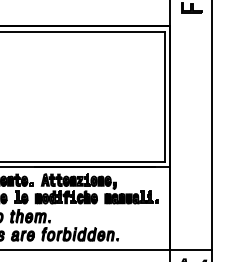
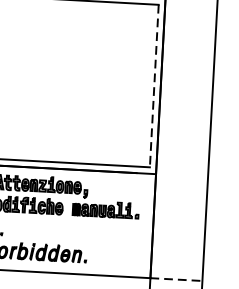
line: (164, 97) -> (153, 87), solid -> dashed
line: (191, 250) -> (176, 279), solid -> dashed

